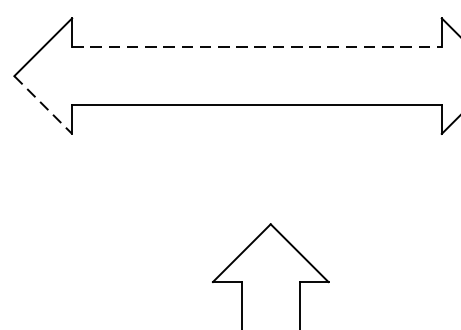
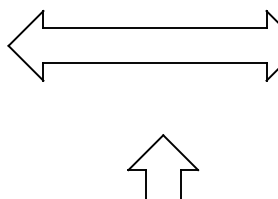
line: (256, 47) -> (154, 28), dashed -> solid
line: (44, 105) -> (26, 63), dashed -> solid

